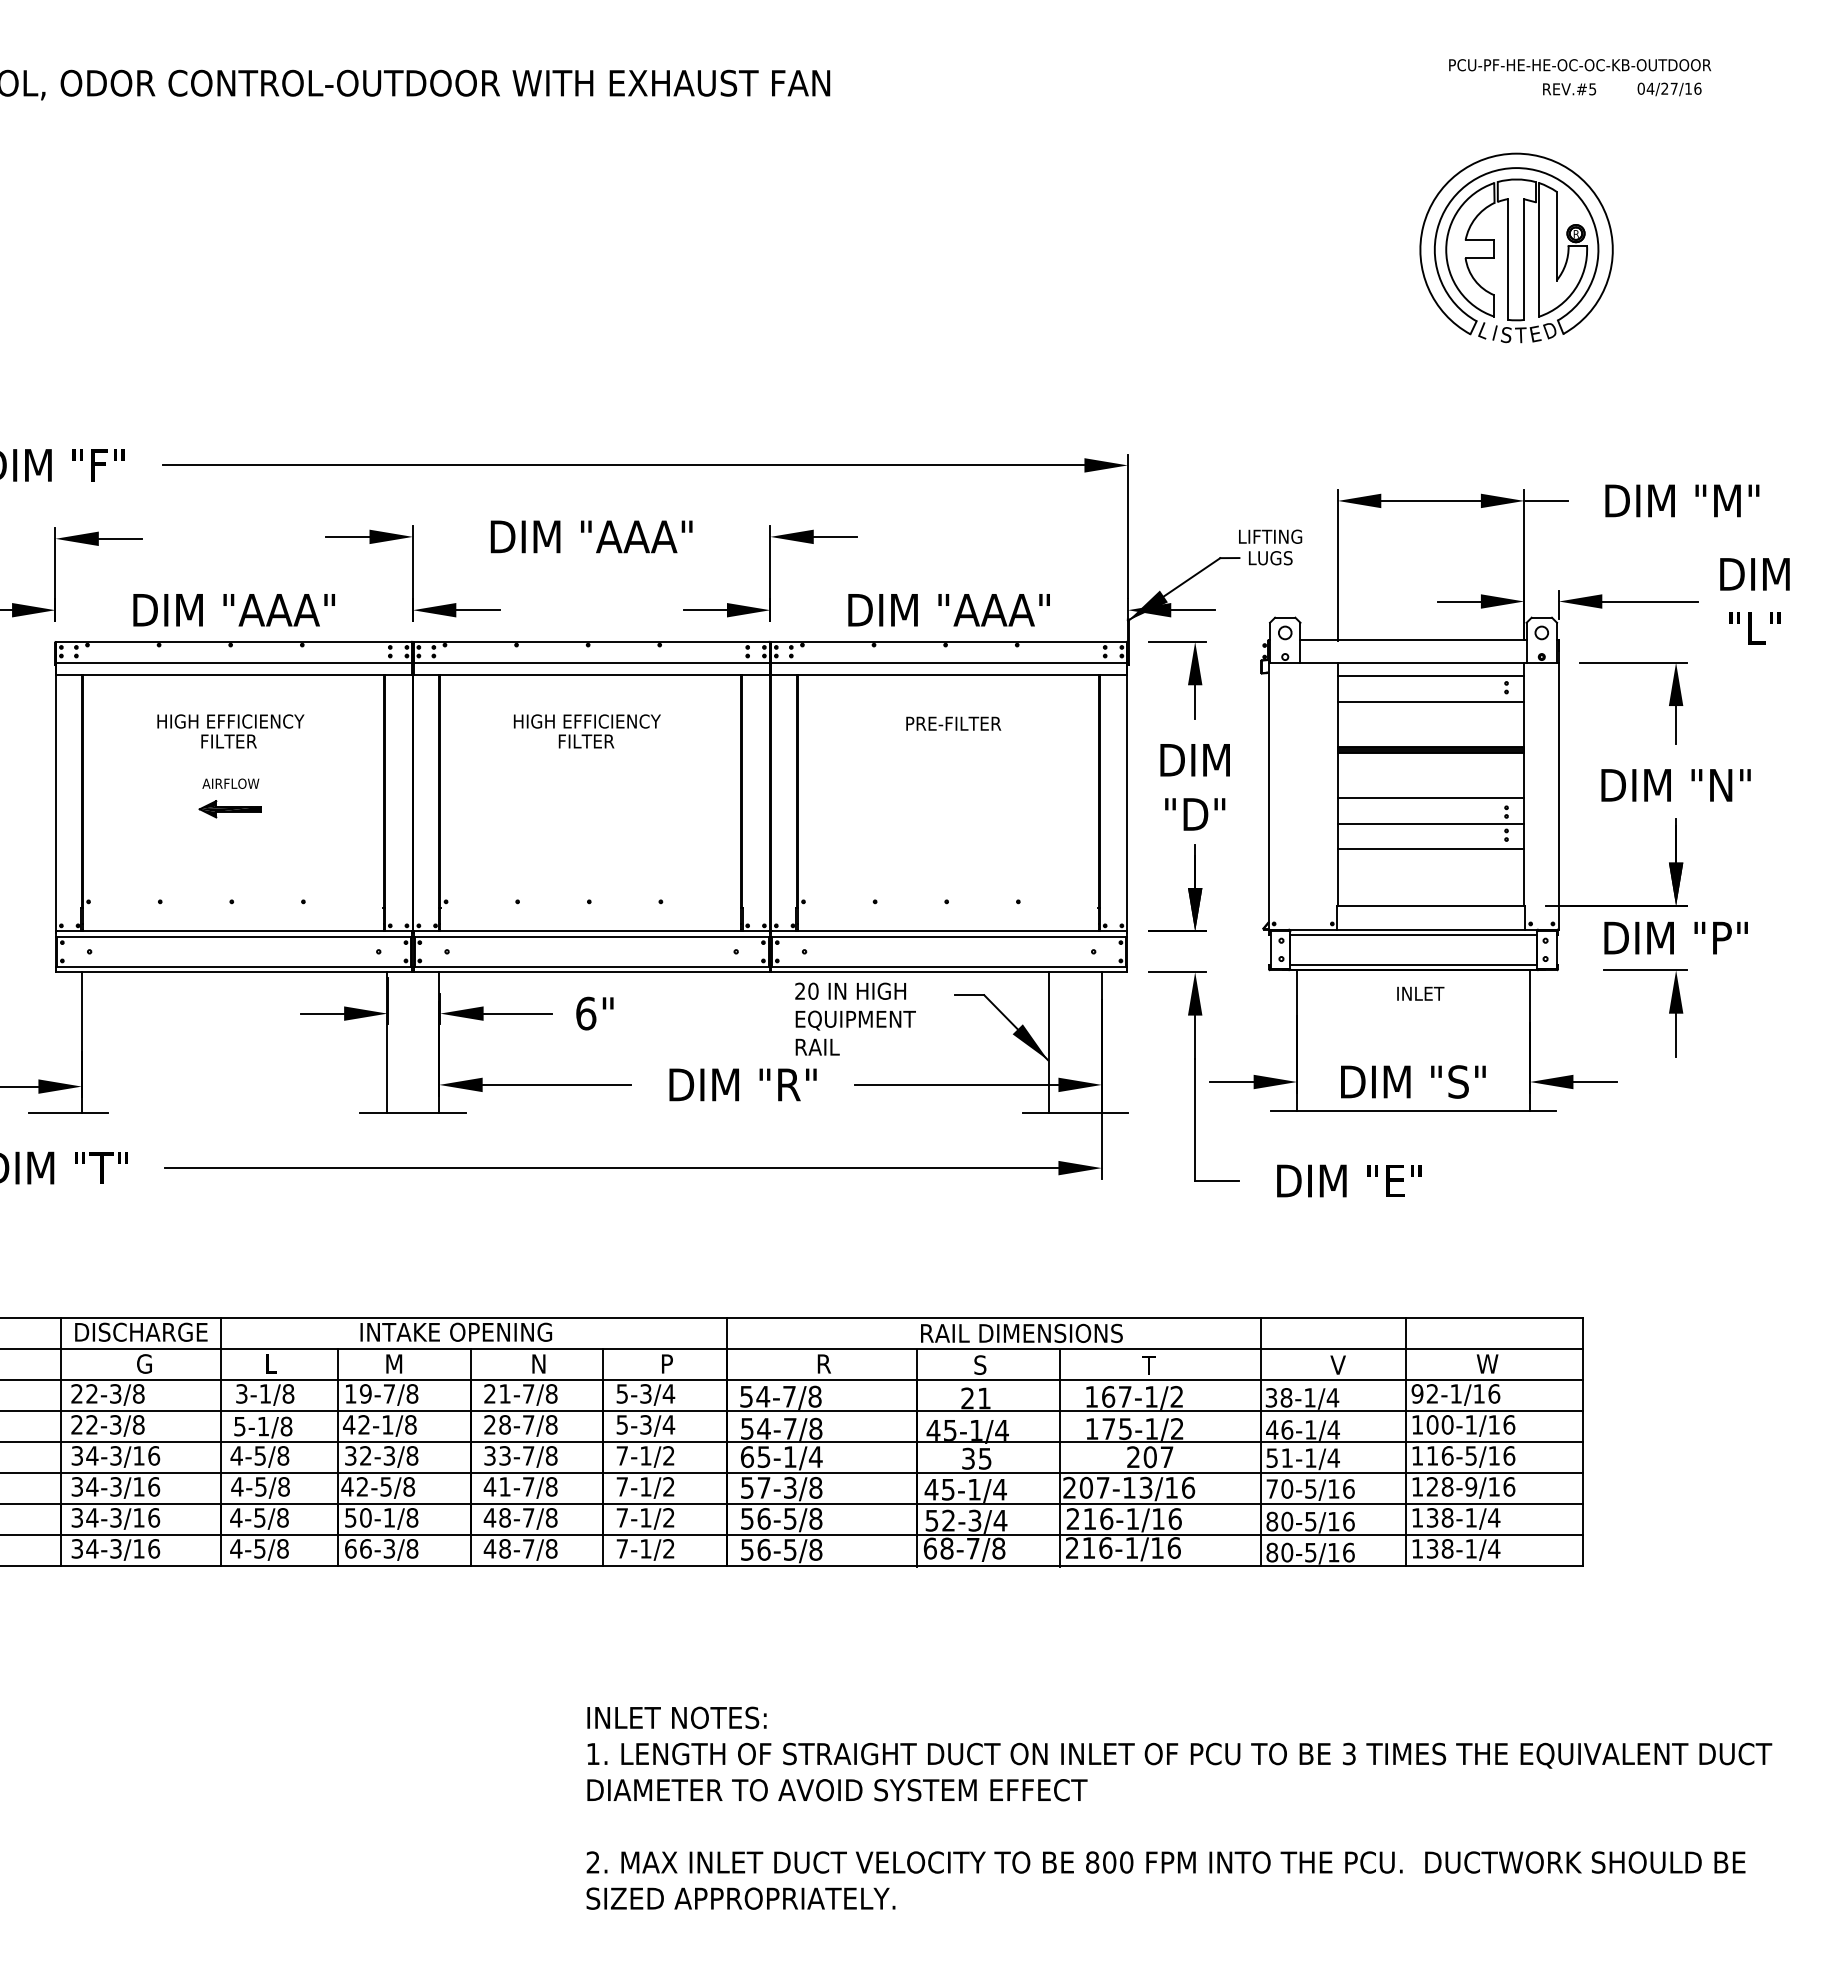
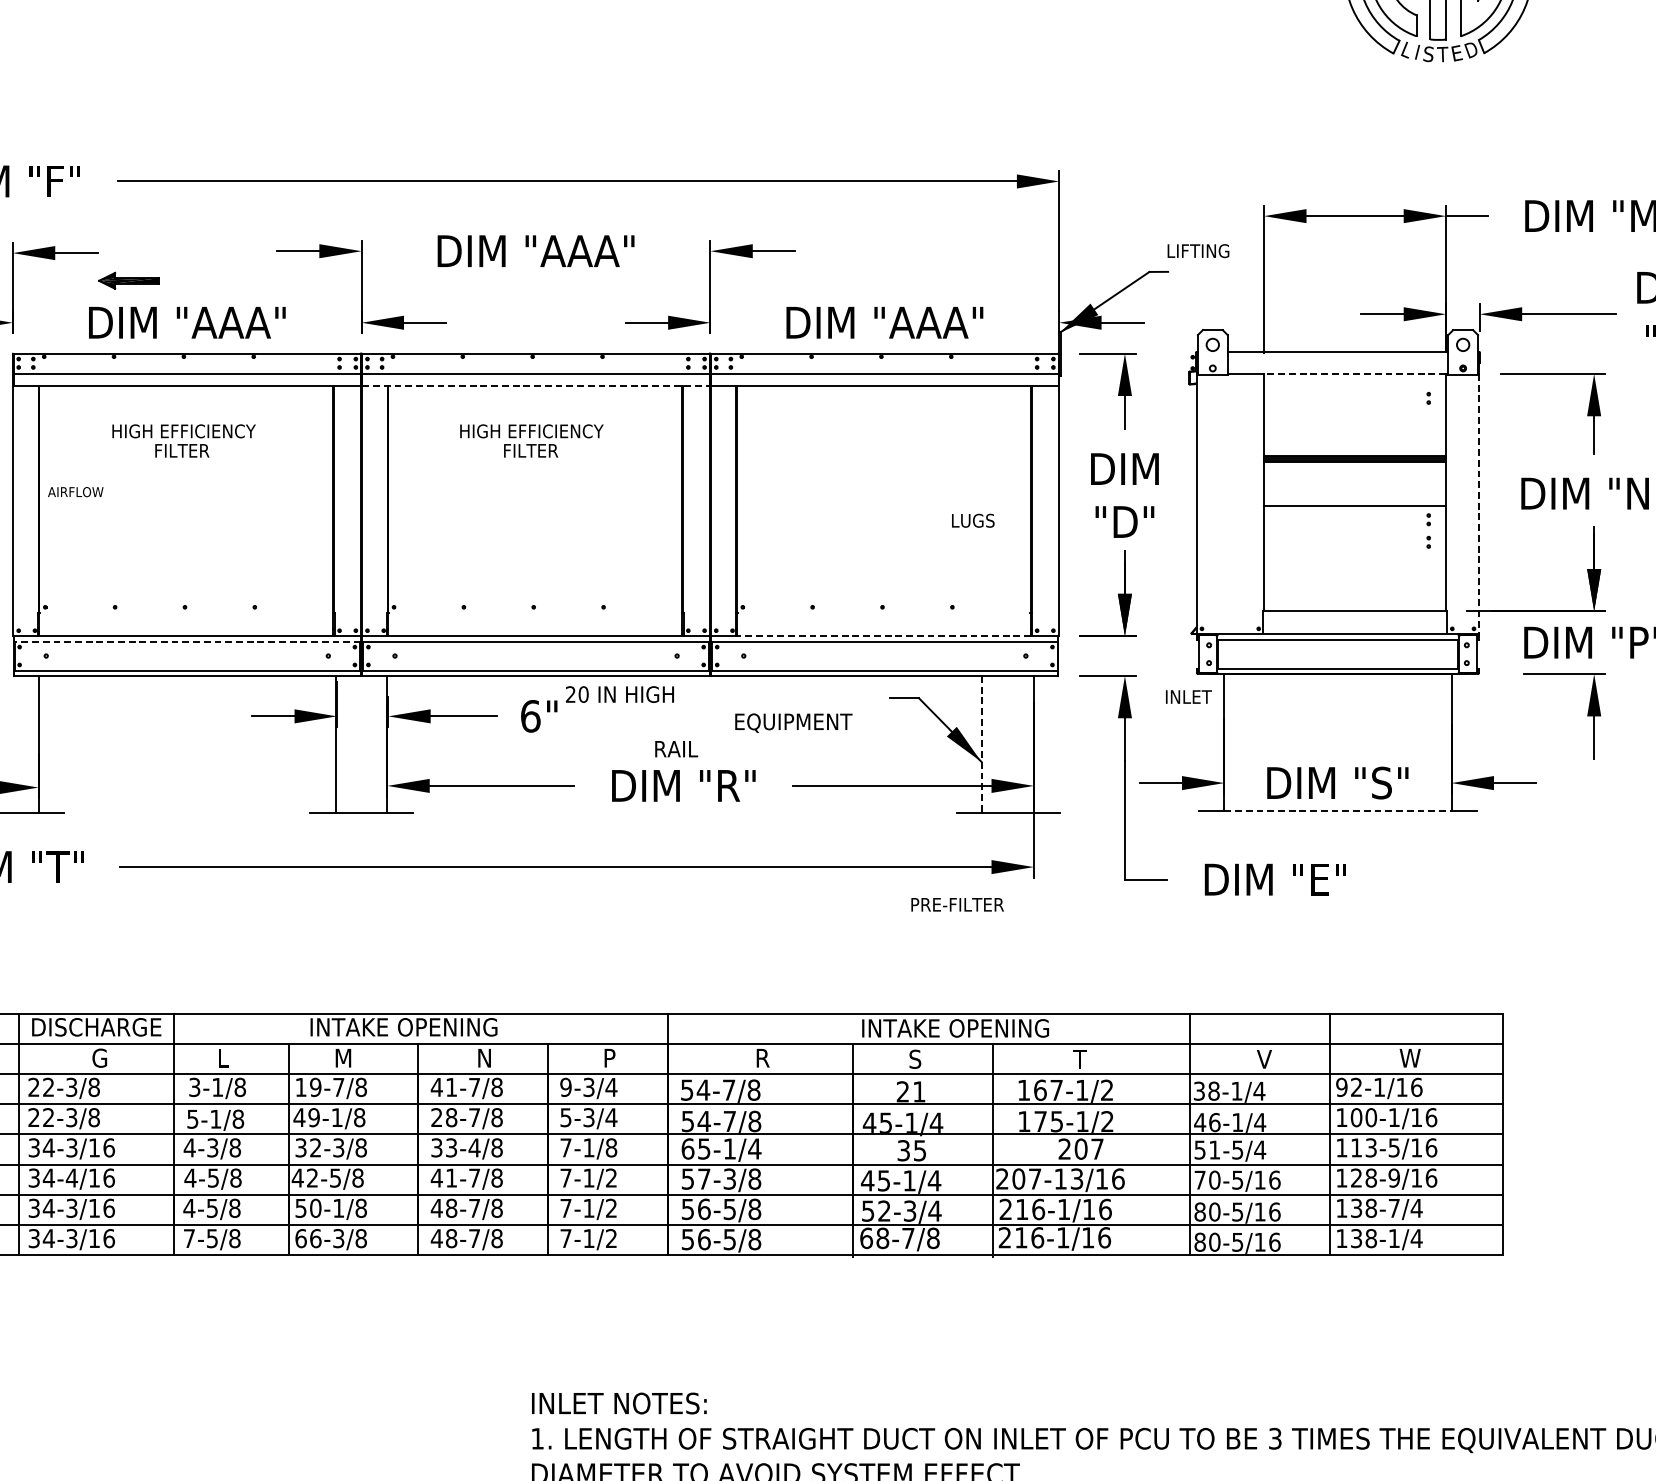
text: (1270, 558) -> (973, 521), moved
line: (1430, 662) -> (1354, 373), solid -> dashed
line: (591, 675) -> (535, 386), solid -> dashed
line: (1430, 676) -> (1354, 387), removed
line: (1430, 701) -> (1354, 411), removed
text: (953, 723) -> (957, 904), moved
text: (230, 783) -> (75, 491), moved
line: (1558, 796) -> (1479, 504), solid -> dashed
part: (229, 809) -> (128, 281), moved
line: (1430, 823) -> (1354, 530), removed
line: (1430, 849) -> (1354, 556), removed
line: (948, 931) -> (884, 636), solid -> dashed
line: (234, 936) -> (187, 641), solid -> dashed
text: (850, 990) -> (619, 693), moved
text: (1420, 993) -> (1188, 696), moved
line: (1049, 1043) -> (982, 745), solid -> dashed
text: (817, 1046) -> (676, 748), moved
line: (1414, 1110) -> (1338, 810), solid -> dashed
text: (1021, 1333) -> (955, 1028), RAIL DIMENSIONS -> INTAKE OPENING
text: (489, 1393) -> (436, 1087), 21-7/8 -> 41-7/8
text: (622, 1393) -> (566, 1087), 5-3/4 -> 9-3/4
text: (364, 1424) -> (314, 1117), 42-1/8 -> 49-1/8
text: (260, 1455) -> (212, 1147), 4-5/8 -> 4-3/8
text: (528, 1455) -> (474, 1147), 33-7/8 -> 33-4/8
text: (668, 1455) -> (611, 1147), 7-1/2 -> 7-1/8
text: (1447, 1455) -> (1371, 1147), 116-5/16 -> 113-5/16
text: (1310, 1457) -> (1237, 1149), 51-1/4 -> 51-5/4
text: (115, 1486) -> (71, 1177), 34-3/16 -> 34-4/16
text: (1470, 1517) -> (1393, 1207), 138-1/4 -> 138-7/4
text: (236, 1548) -> (189, 1238), 4-5/8 -> 7-5/8

